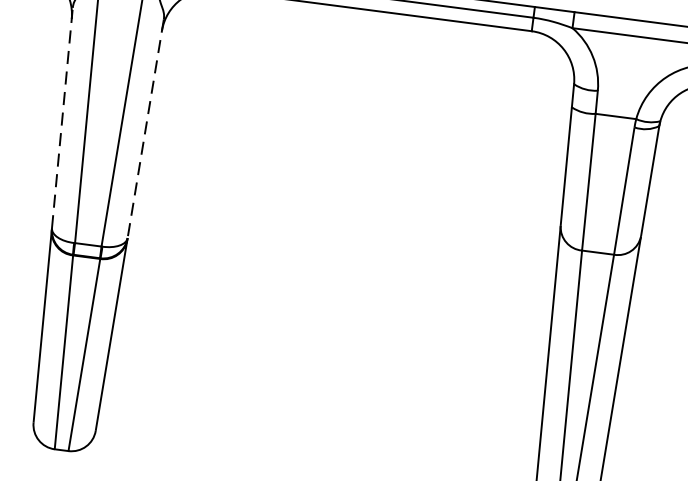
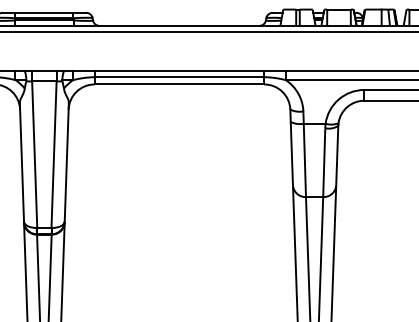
line: (61, 117) -> (21, 162), dashed -> solid
line: (144, 130) -> (66, 163), dashed -> solid

